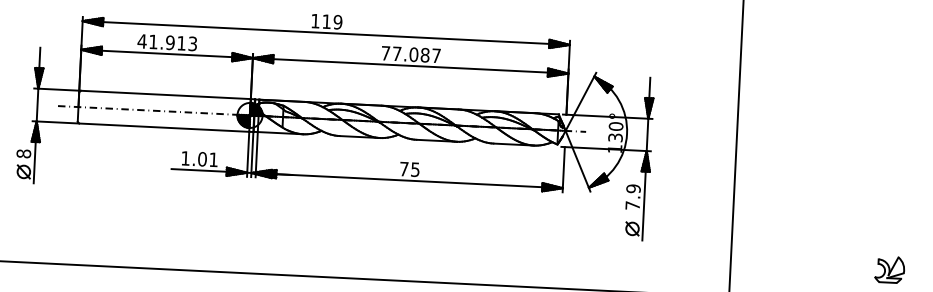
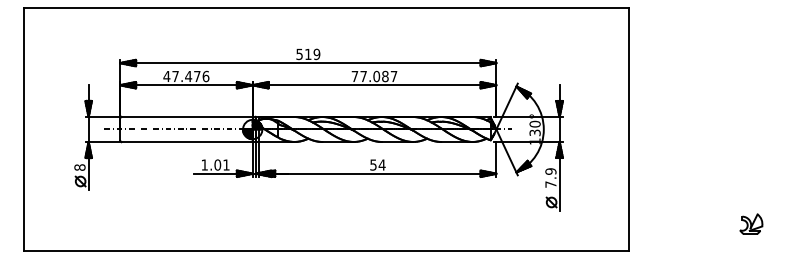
text: (315, 21) -> (299, 54), 119 -> 519
text: (172, 42) -> (190, 76), 41.913 -> 47.476
text: (409, 168) -> (377, 164), 75 -> 54

